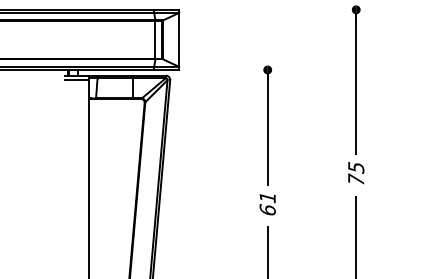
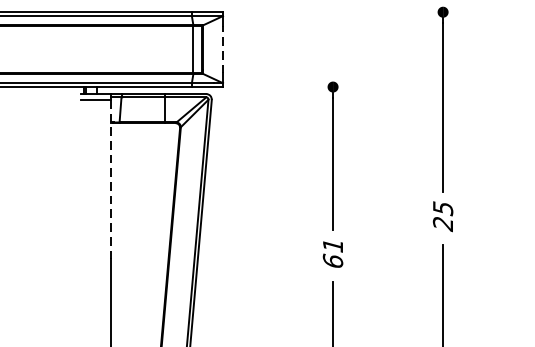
line: (179, 39) -> (223, 49), solid -> dashed
line: (88, 144) -> (110, 179), solid -> dashed
text: (356, 179) -> (443, 223), 75 -> 25

